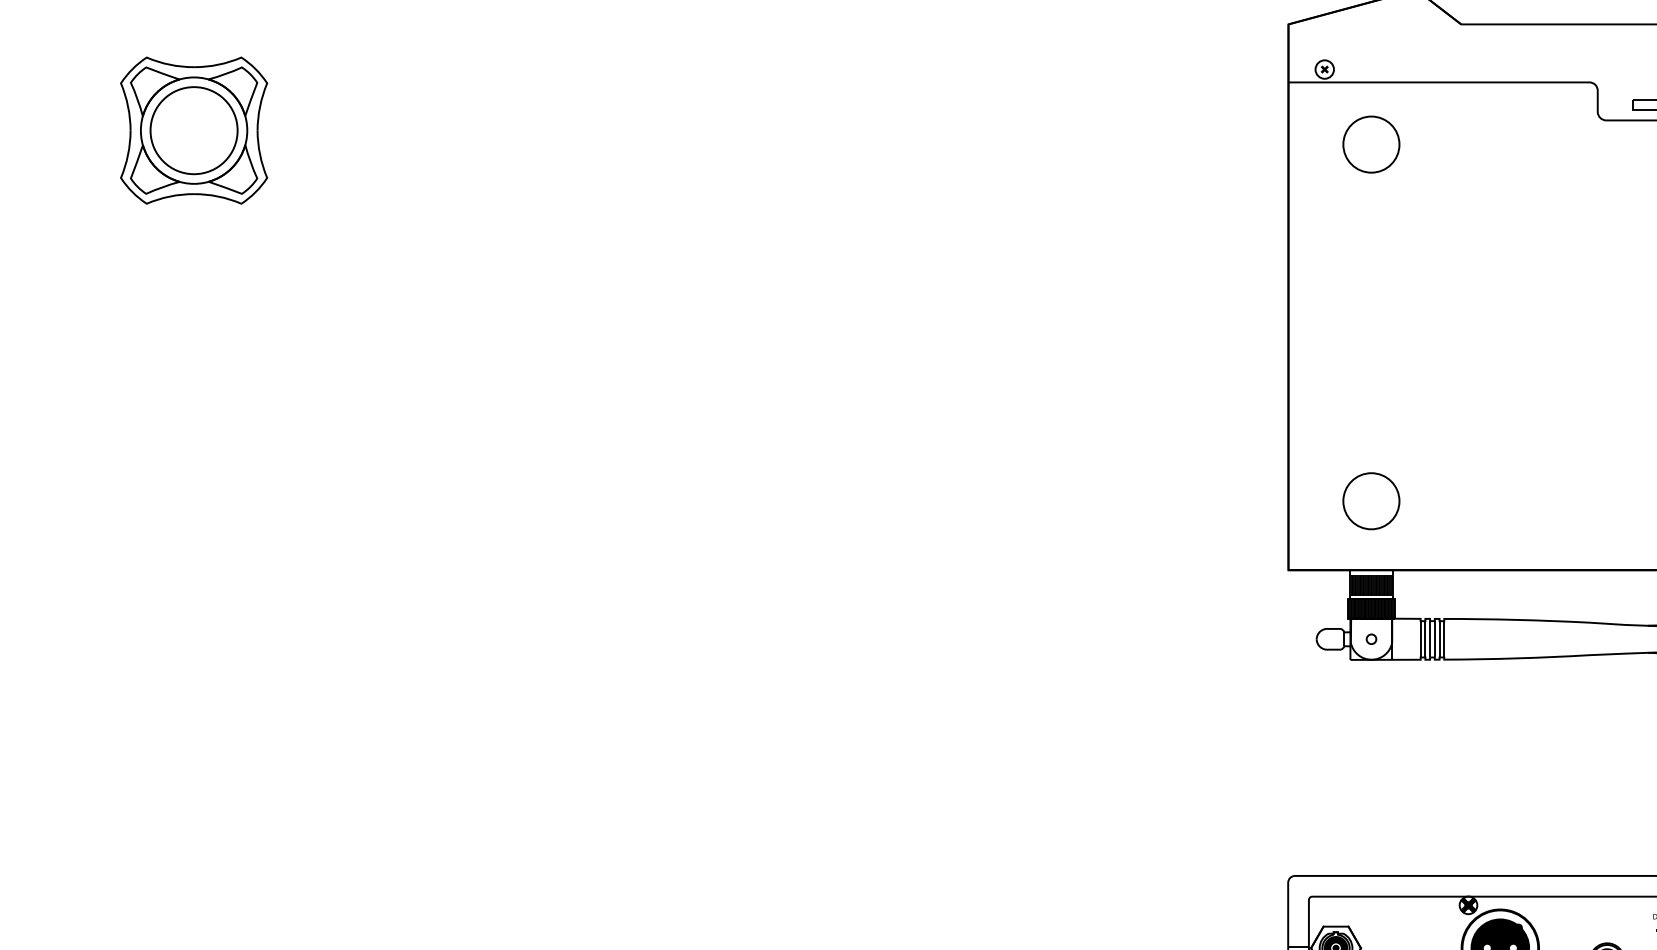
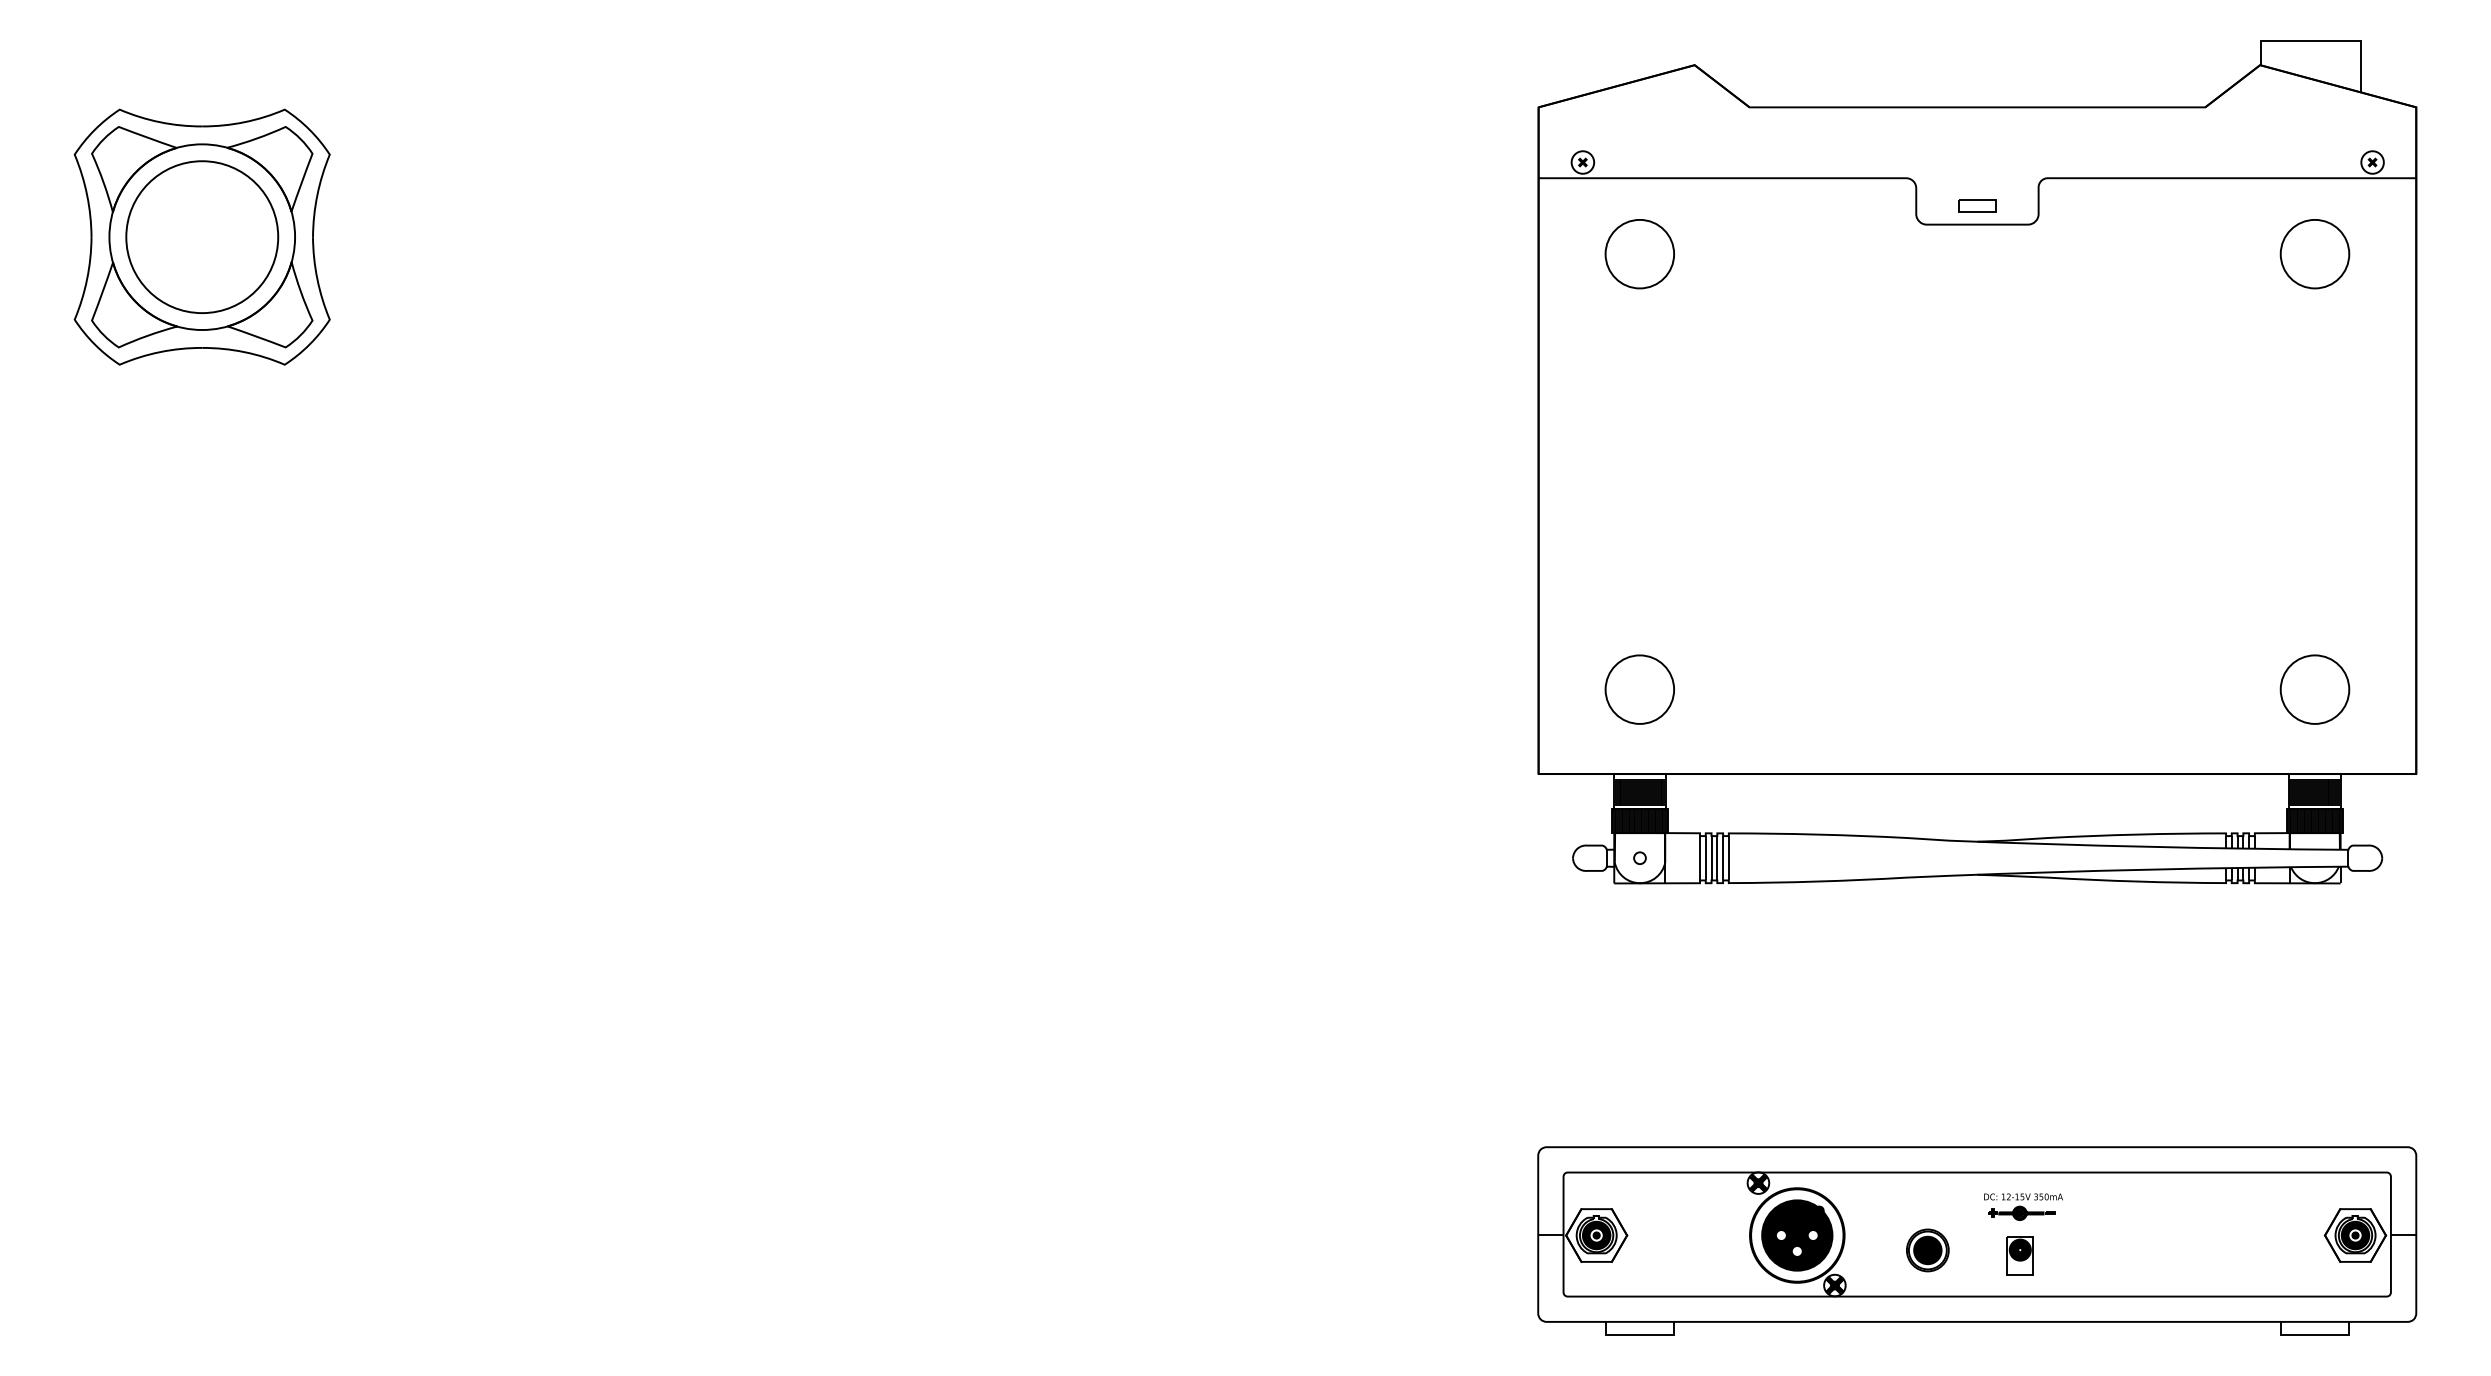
part: (193, 130) -> (201, 236), size x1.43

